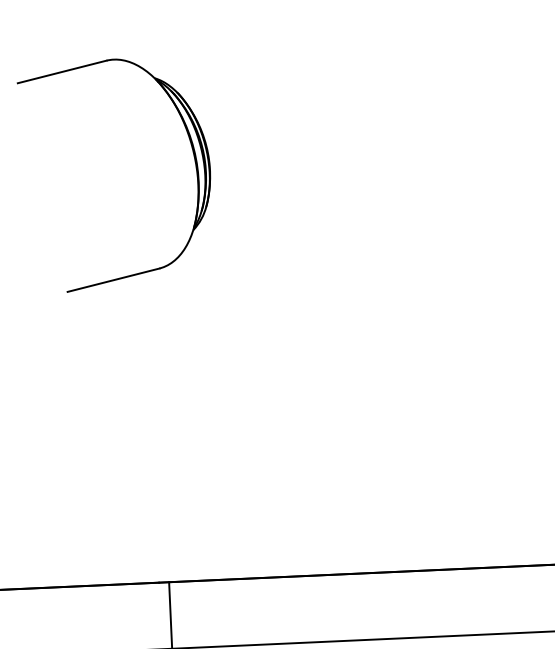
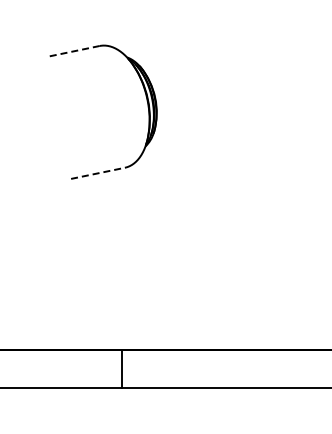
line: (61, 72) -> (73, 51), solid -> dashed
line: (114, 280) -> (98, 173), solid -> dashed

